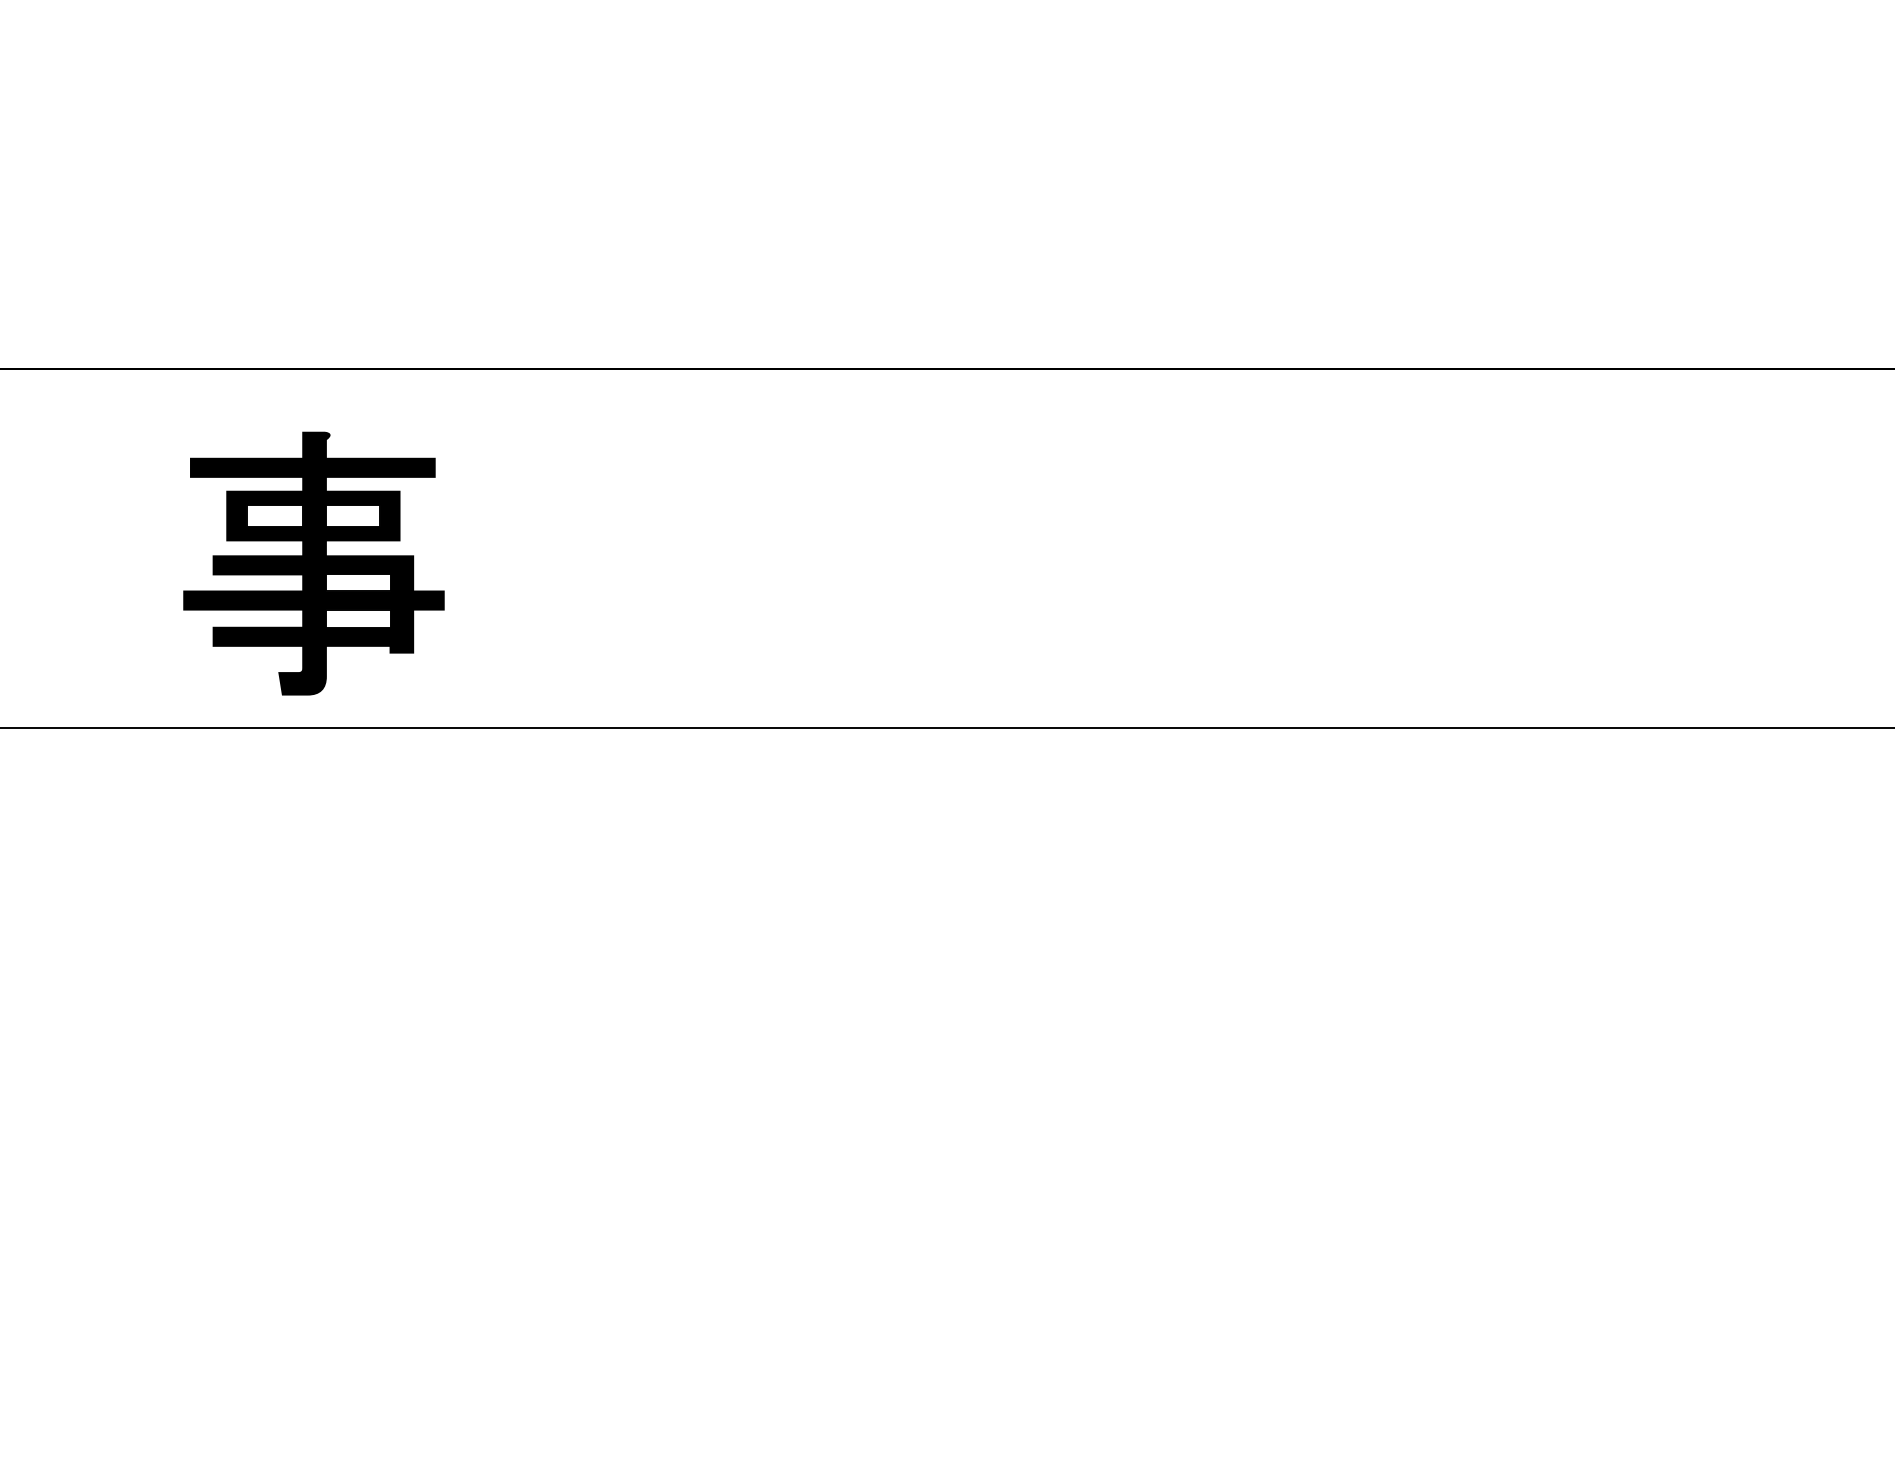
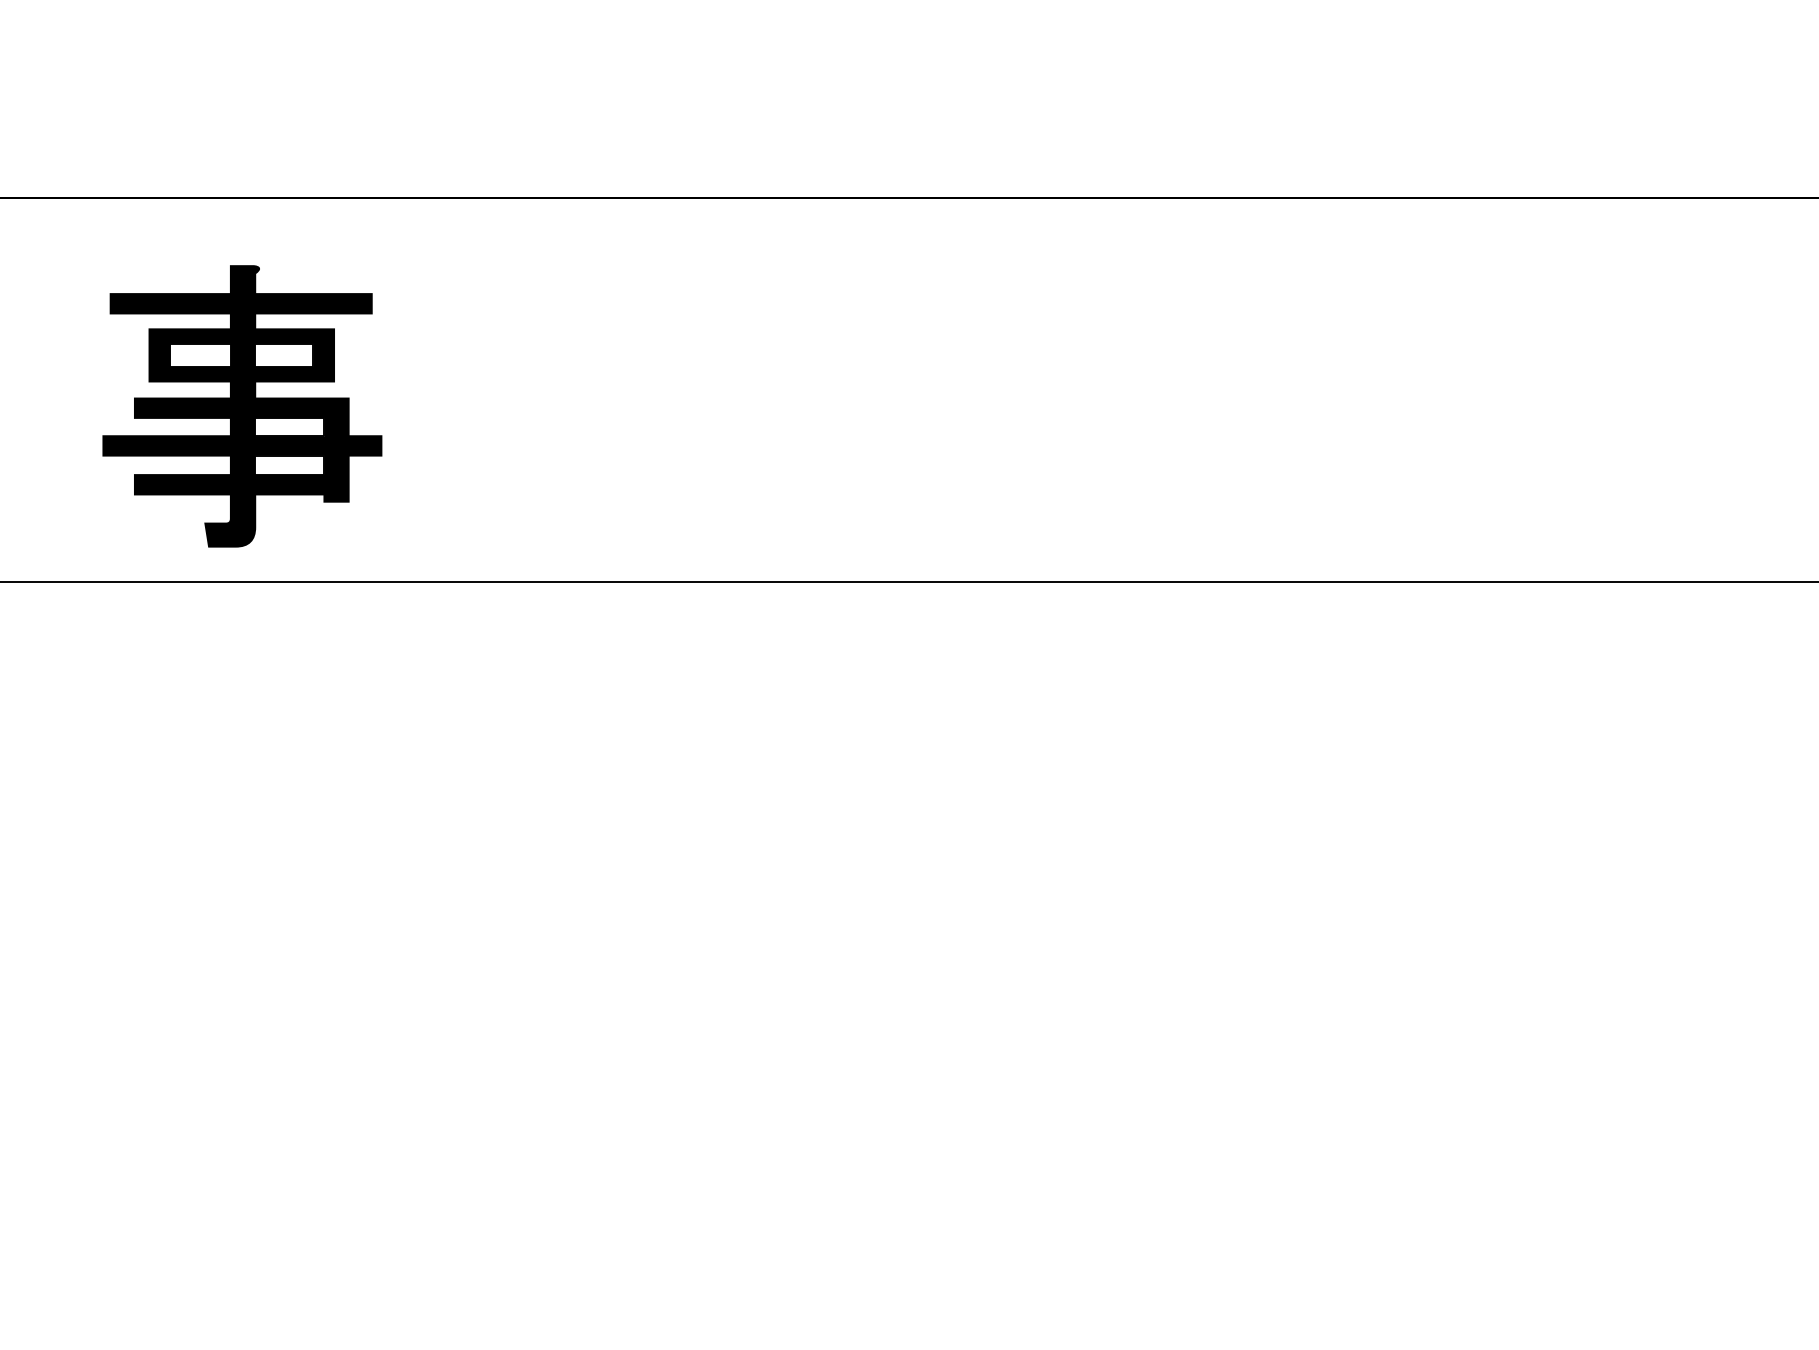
part: (313, 563) -> (241, 406), moved

